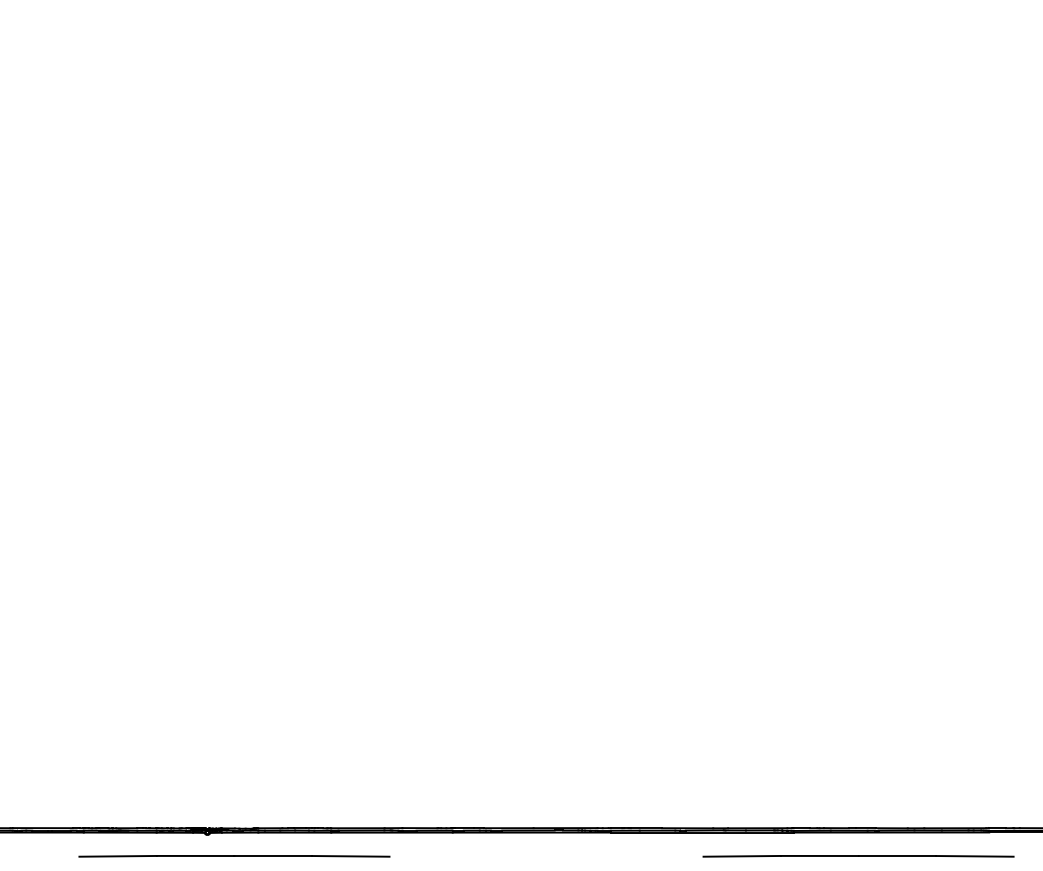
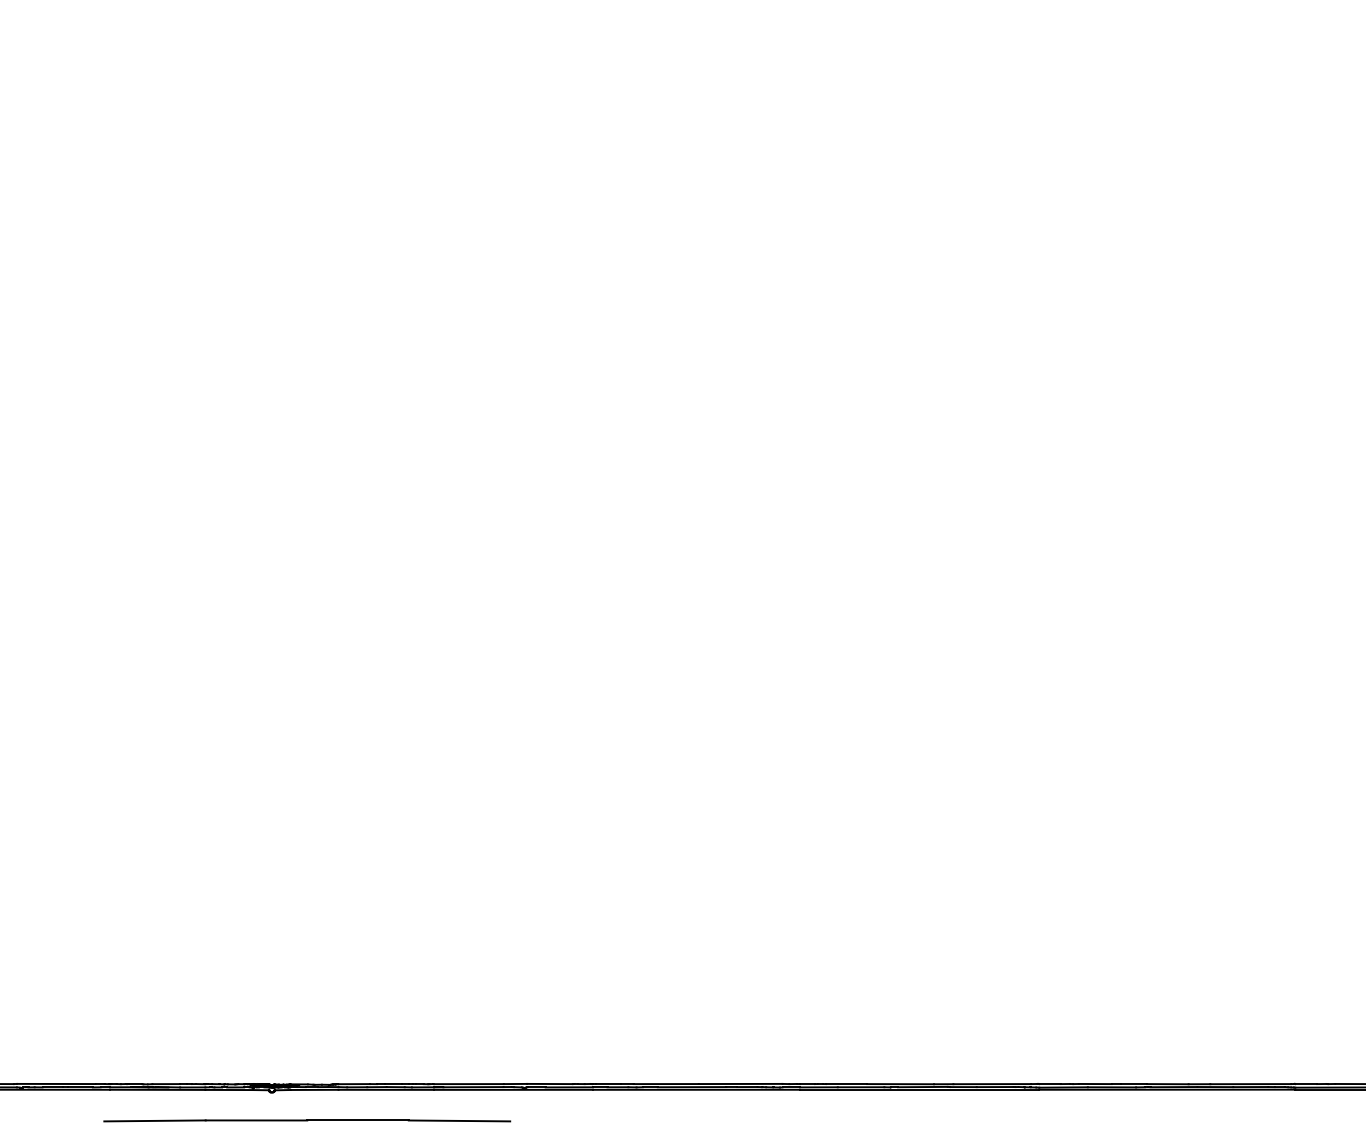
line: (858, 856) -> (1124, 1120), removed

